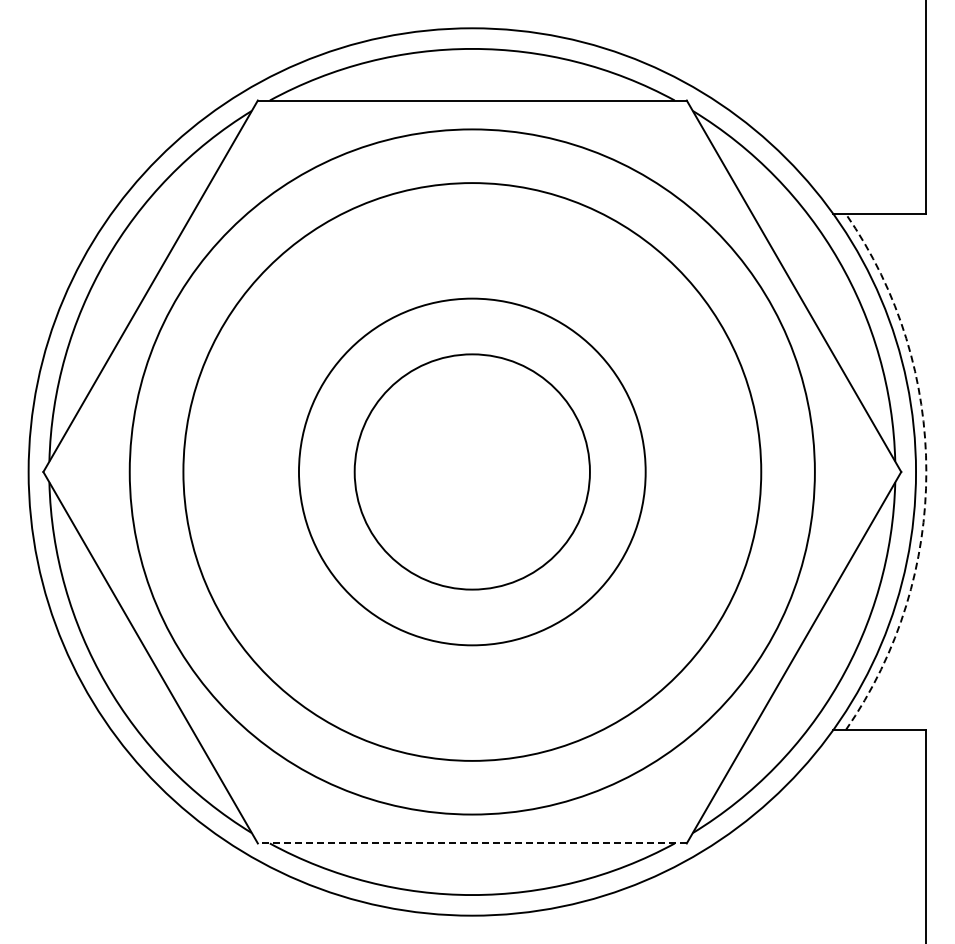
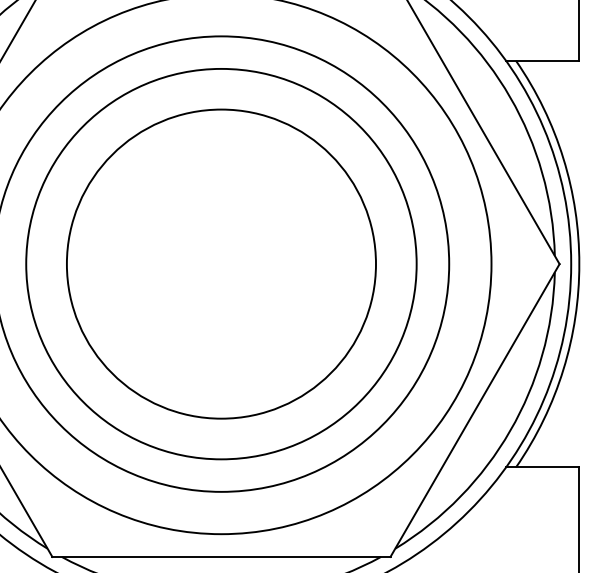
circle: (471, 471) -> (220, 263), size x1.43
circle: (472, 471) -> (221, 263), size x1.67
arc: (926, 472) -> (579, 264), dashed -> solid
line: (471, 843) -> (220, 556), dashed -> solid

